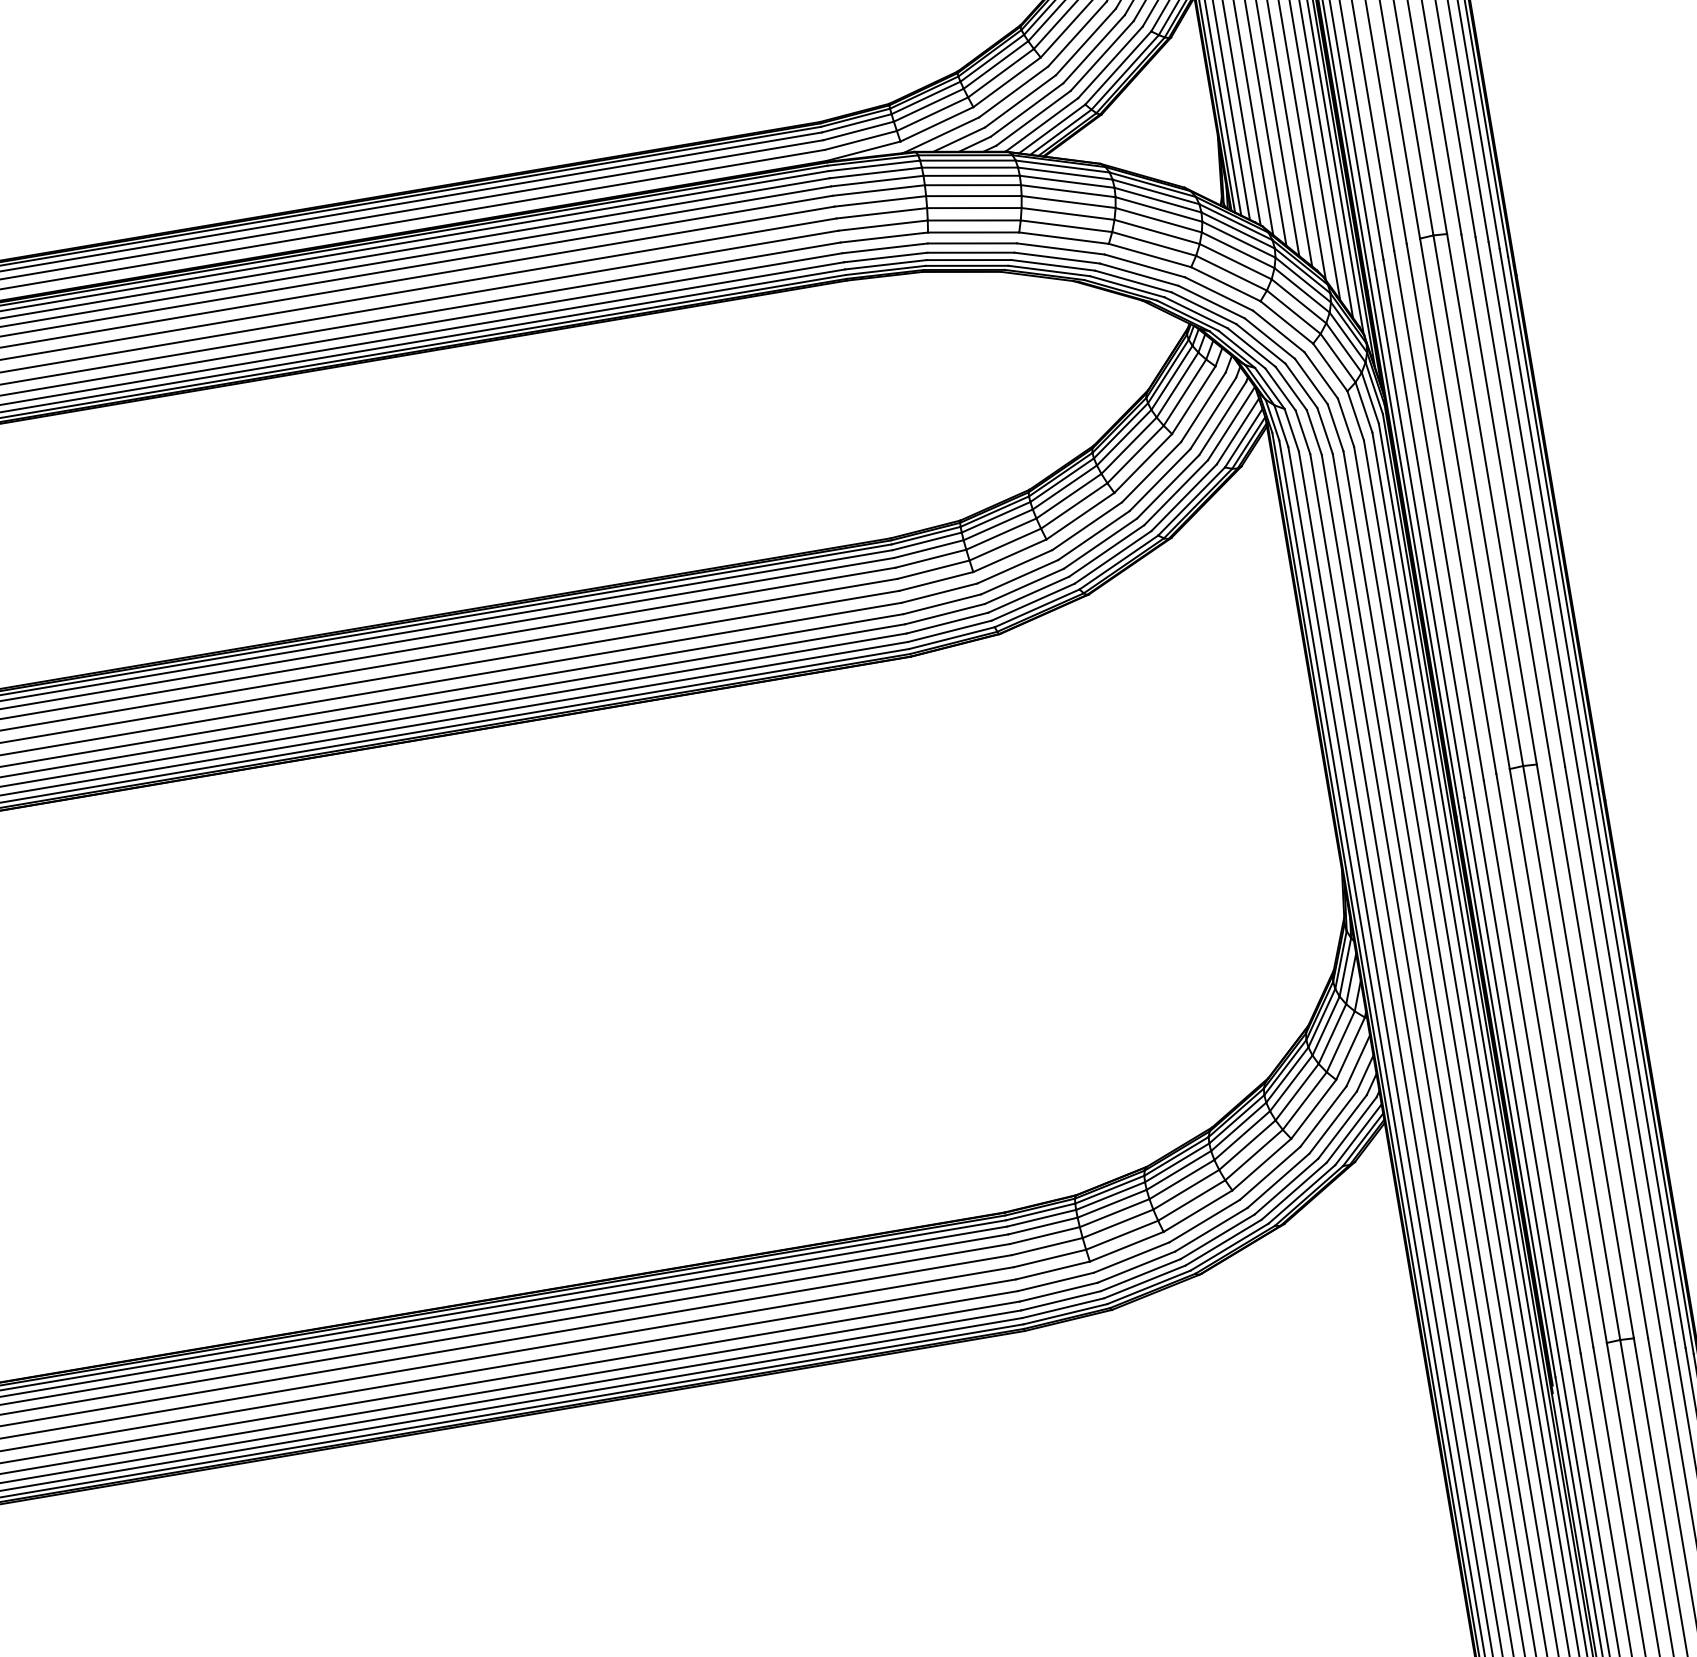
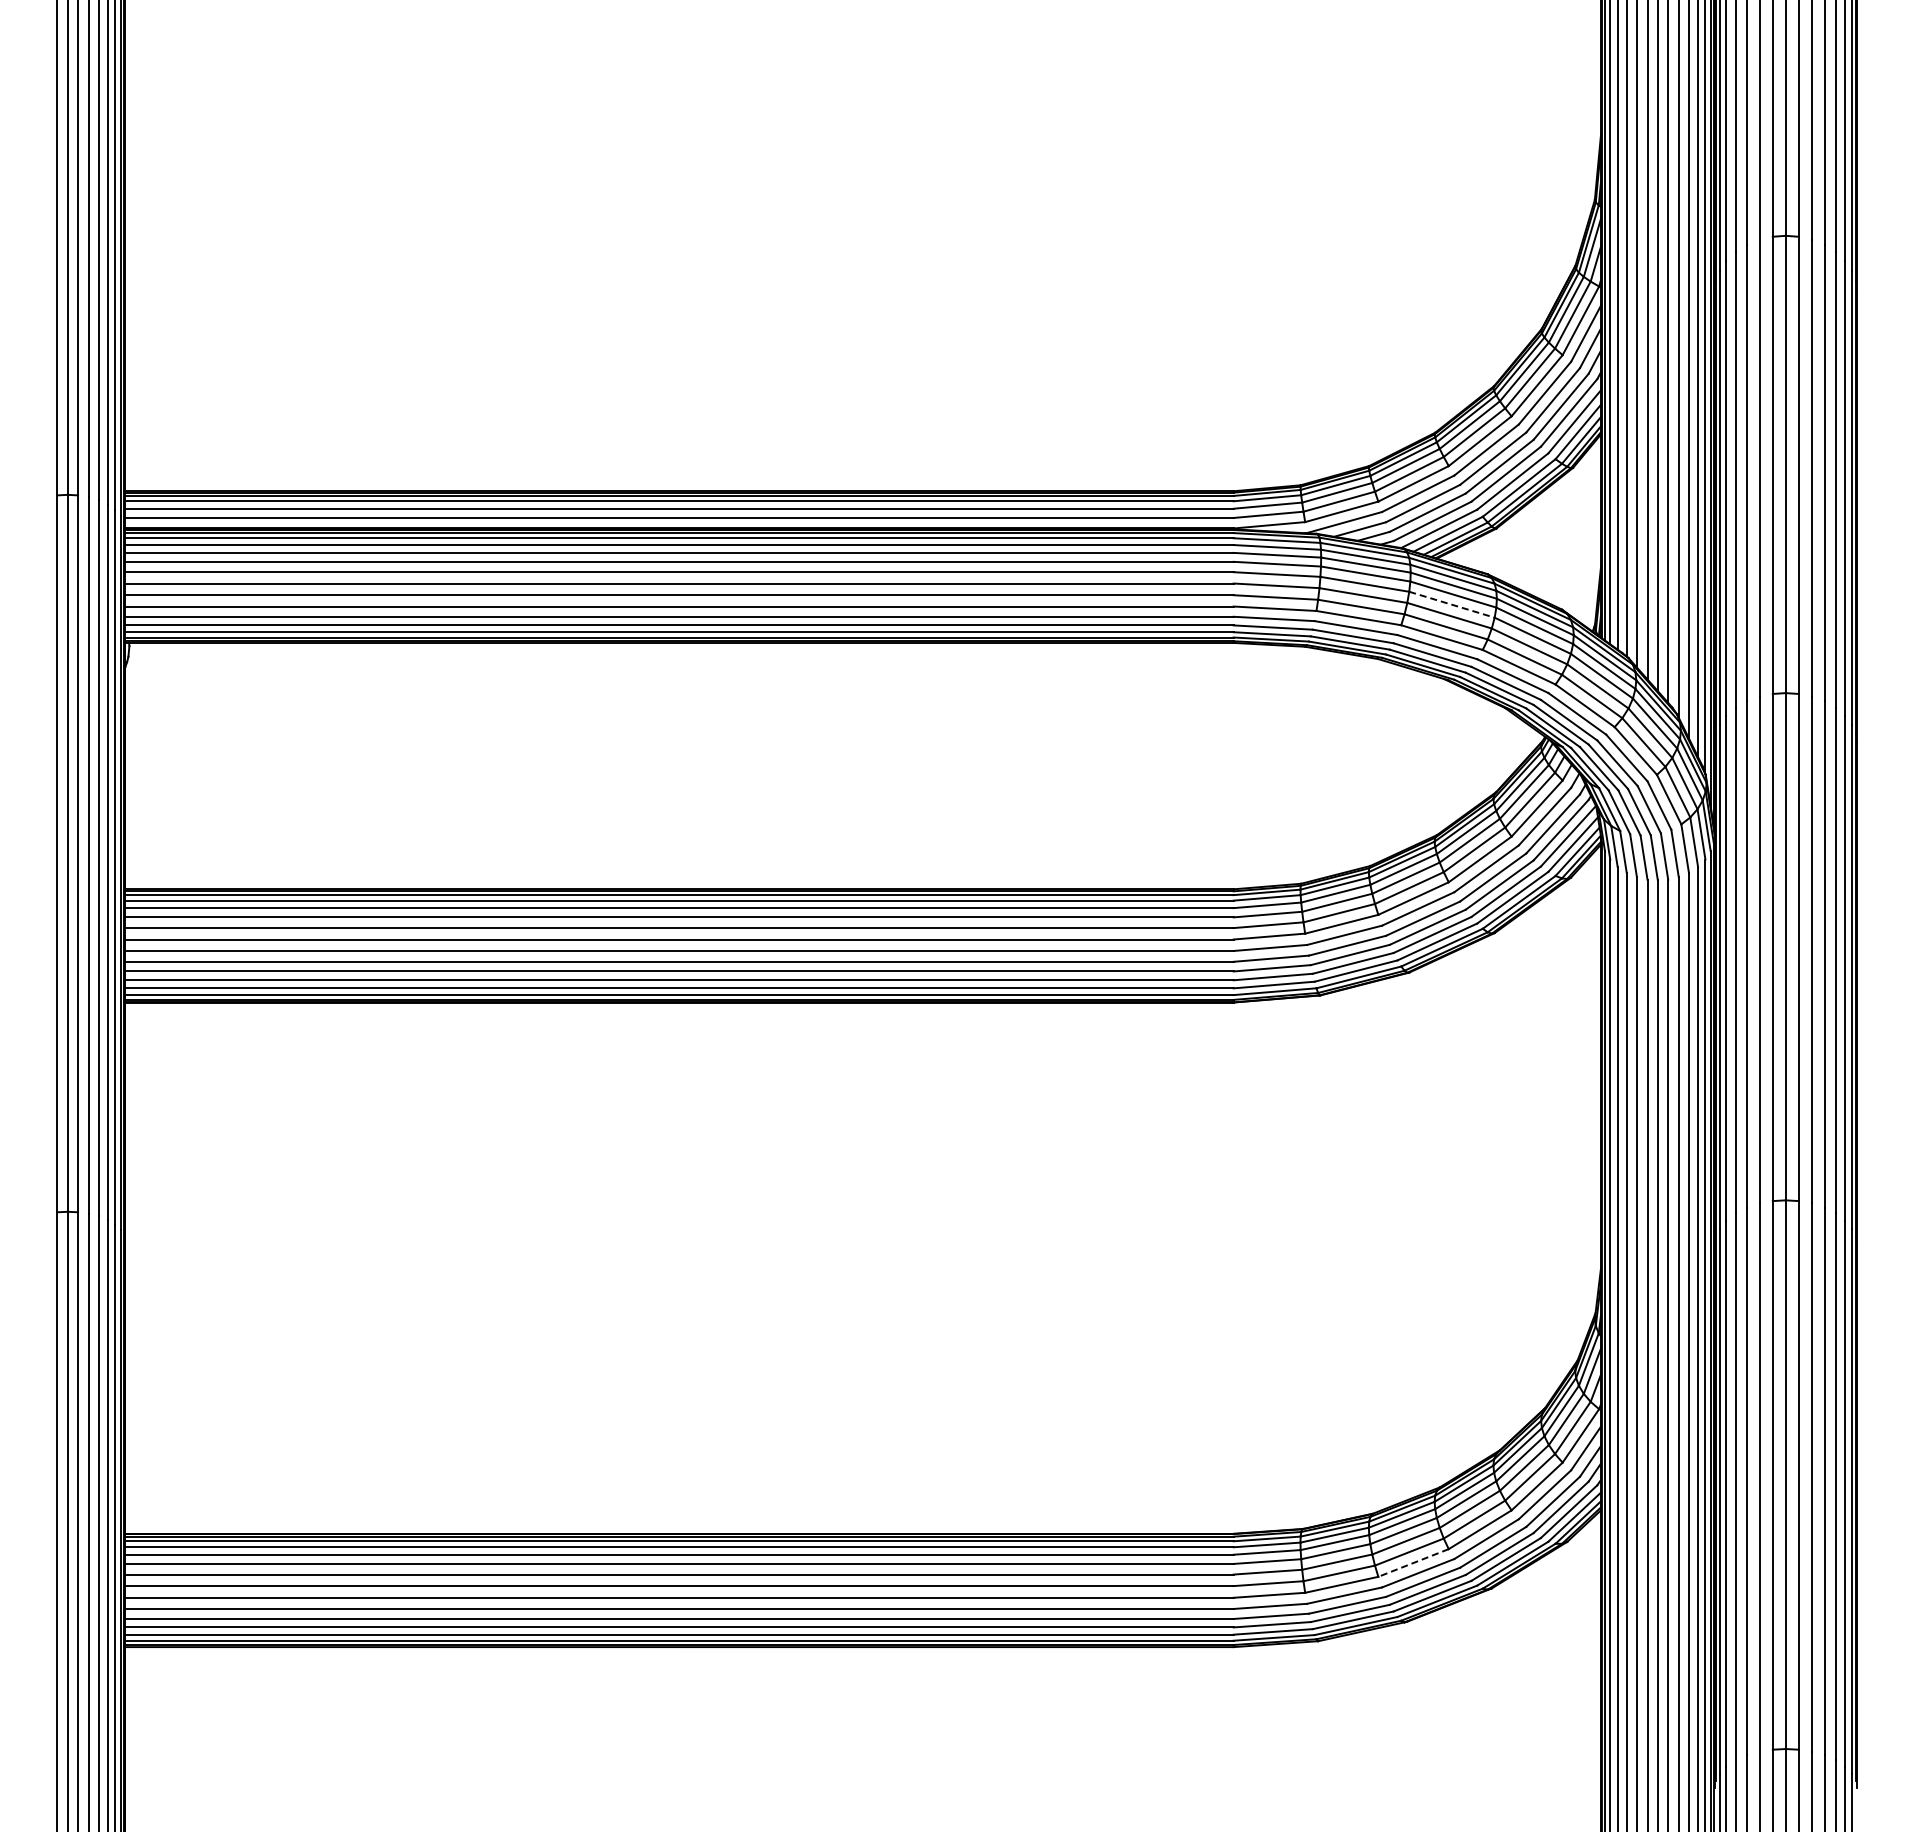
line: (1068, 201) -> (1451, 604), solid -> dashed
line: (1197, 1210) -> (1413, 1562), solid -> dashed

